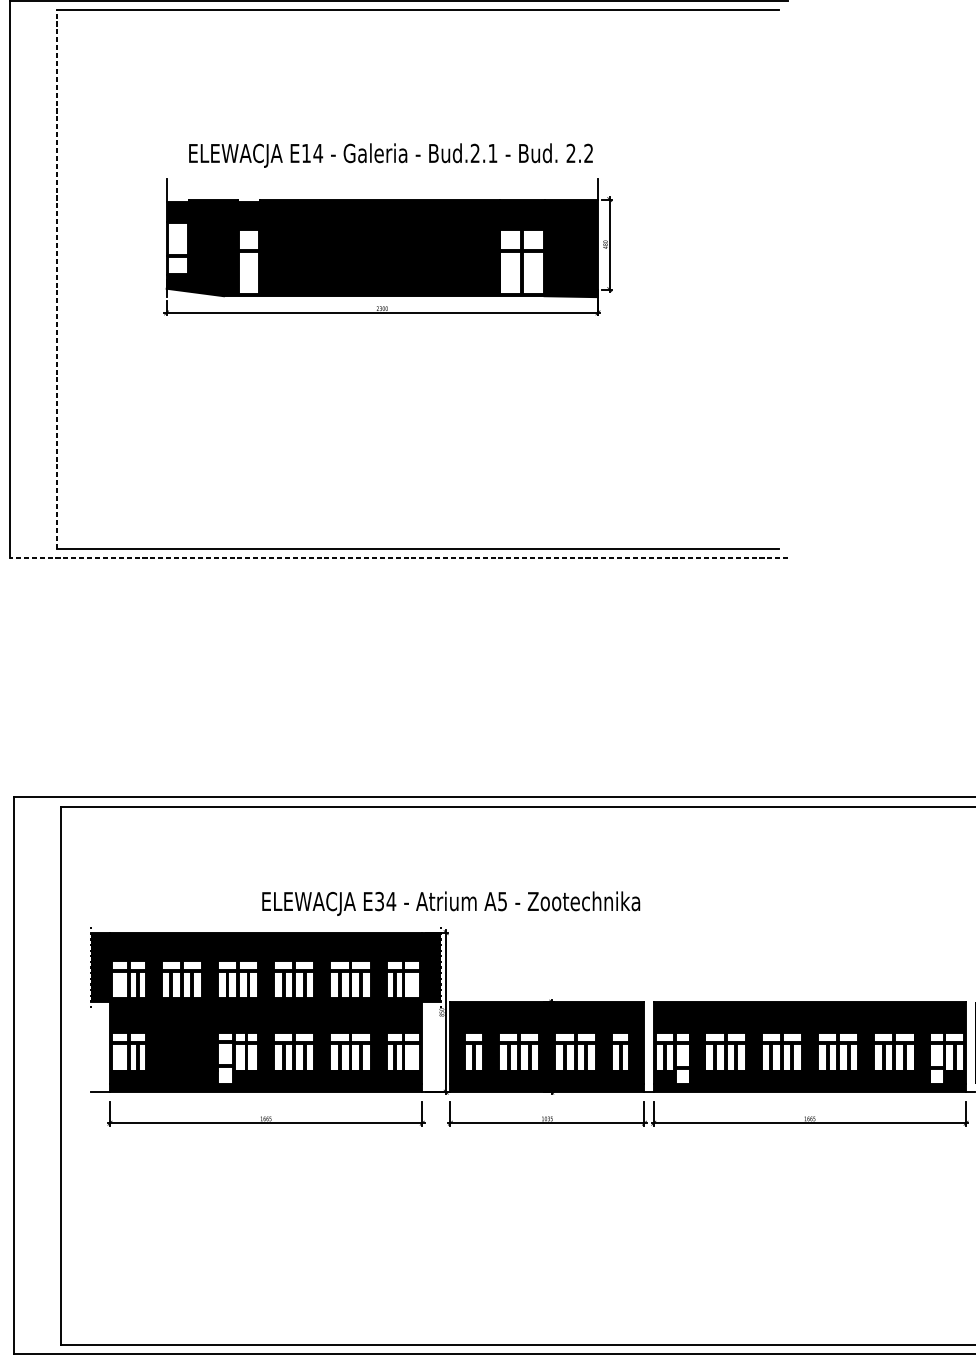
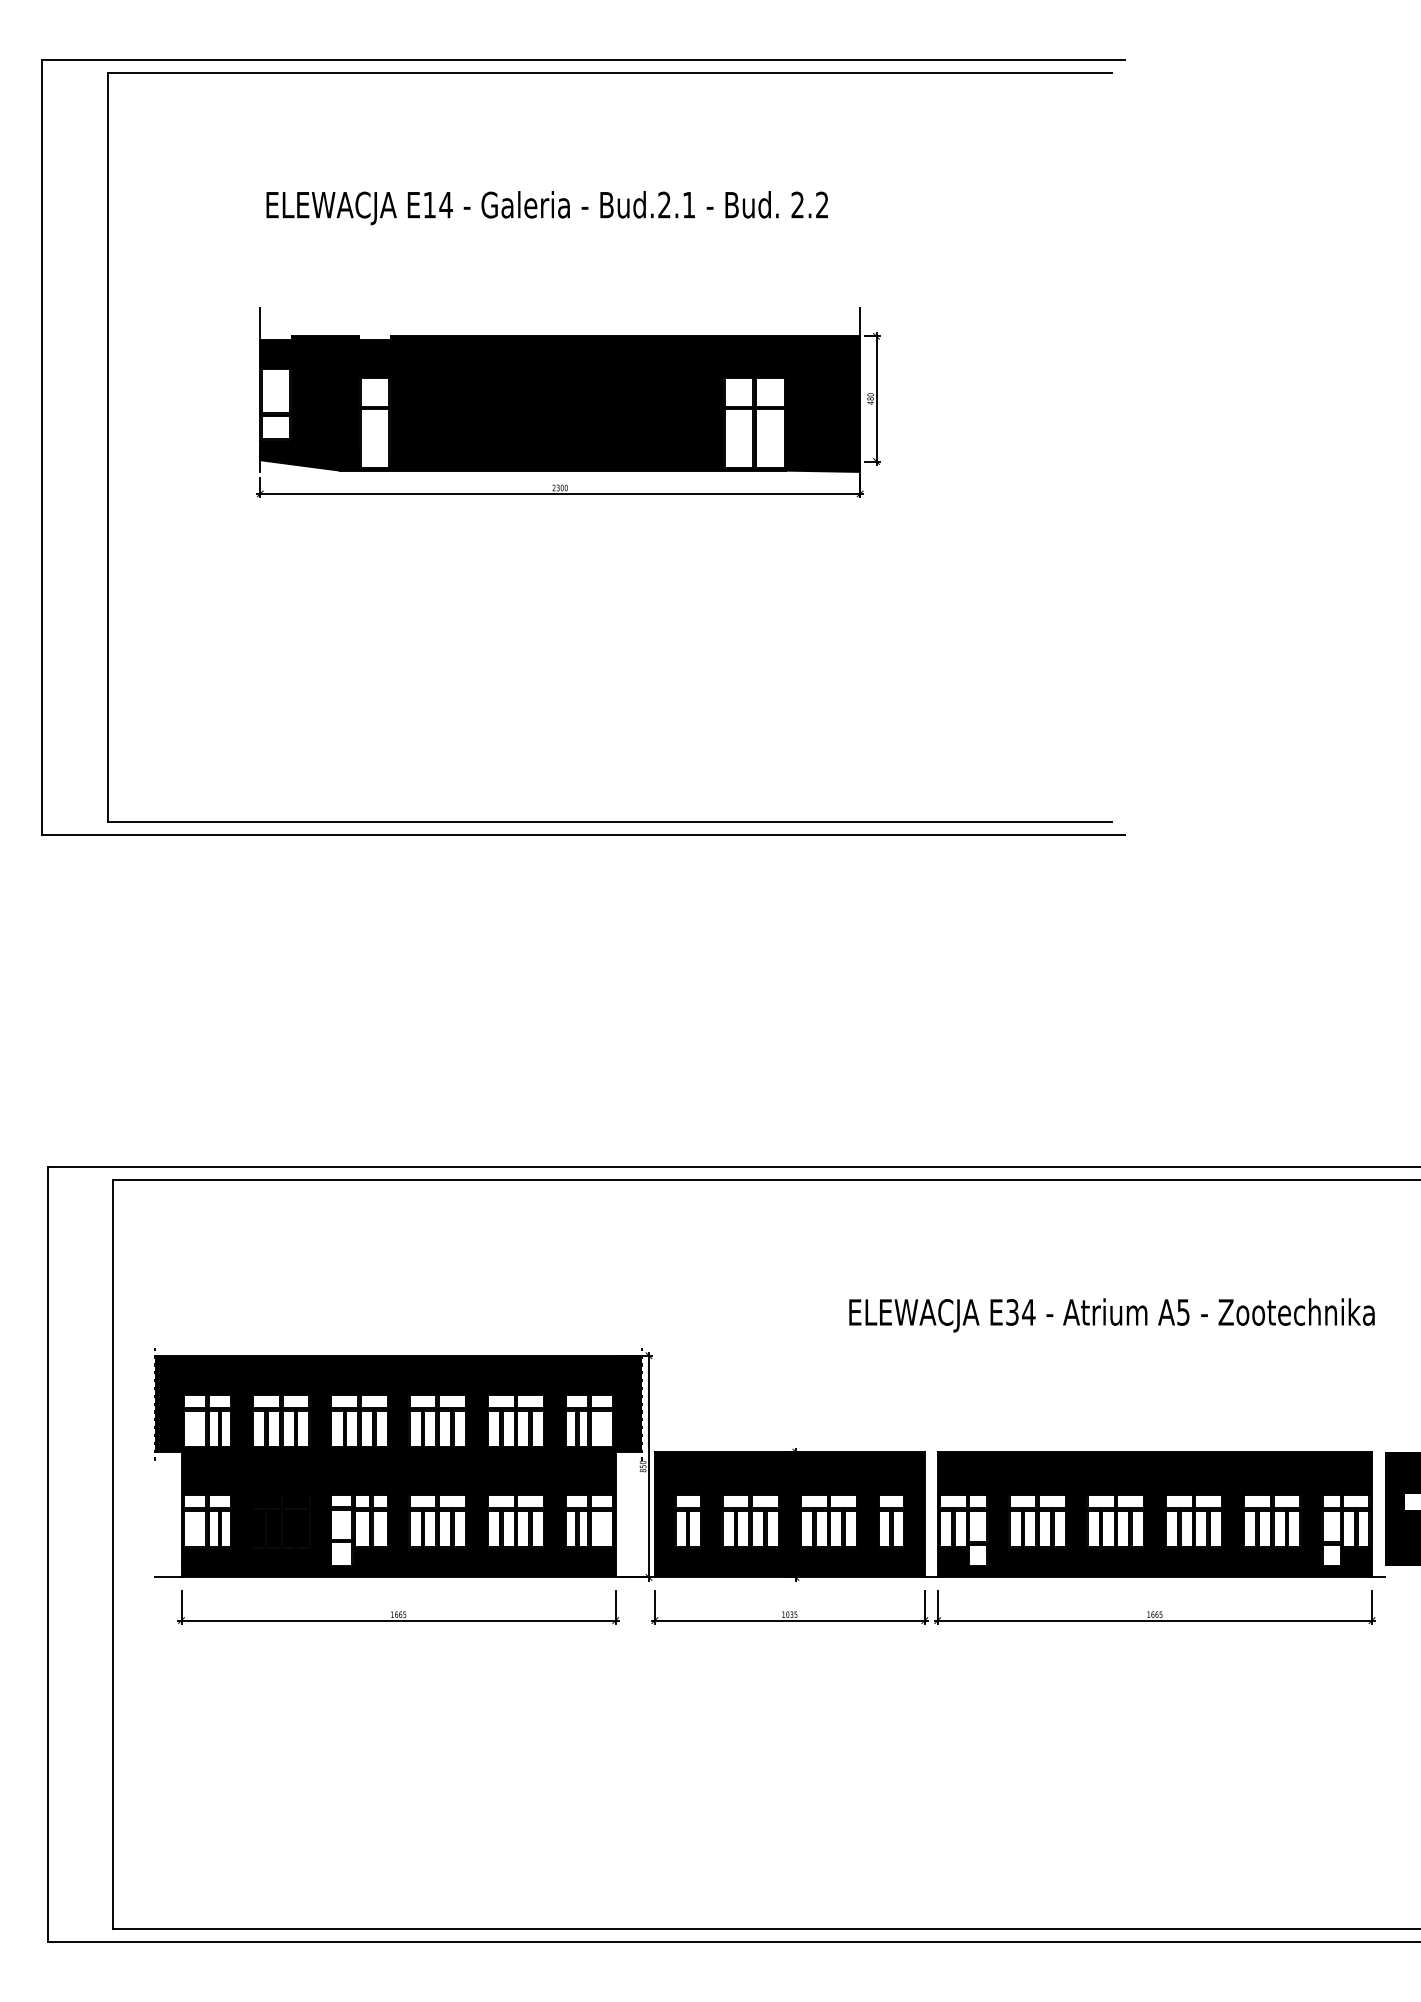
text: (390, 155) -> (546, 208), moved
line: (56, 278) -> (107, 446), dashed -> solid
line: (399, 557) -> (583, 834), dashed -> solid
text: (450, 903) -> (1111, 1315), moved

